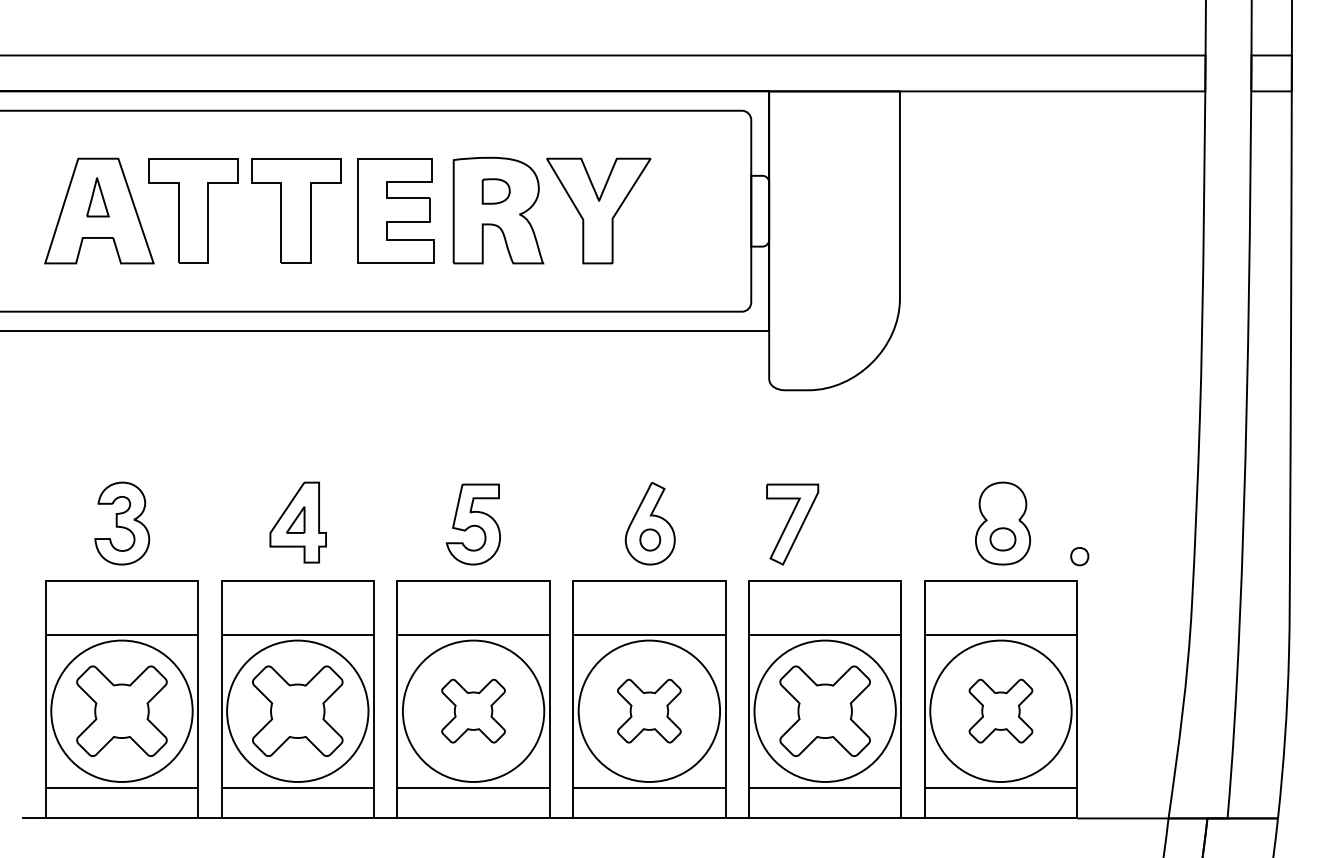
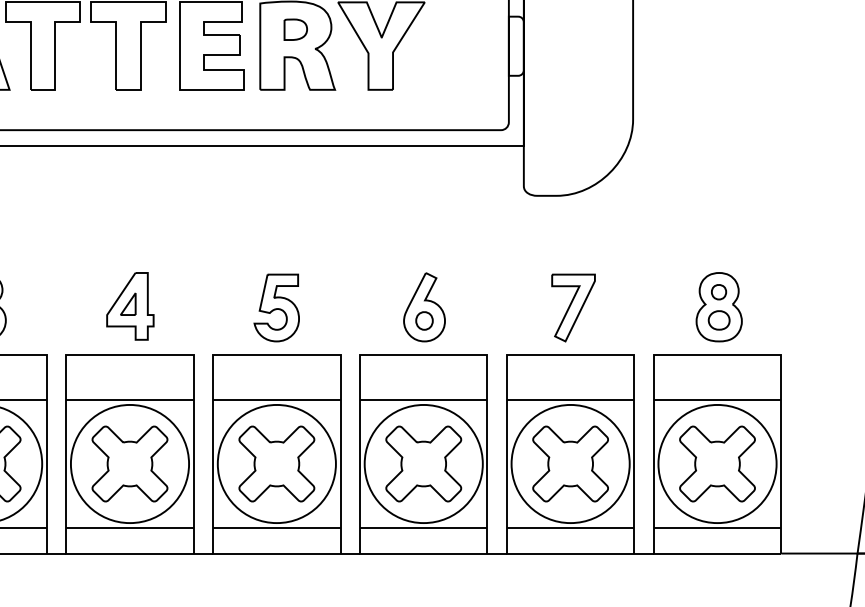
part: (792, 524) -> (573, 307), moved
part: (1079, 556) -> (718, 292), moved
part: (473, 710) -> (276, 463), size x1.43
part: (649, 710) -> (423, 463), size x1.43
part: (1000, 710) -> (717, 463), size x1.43

